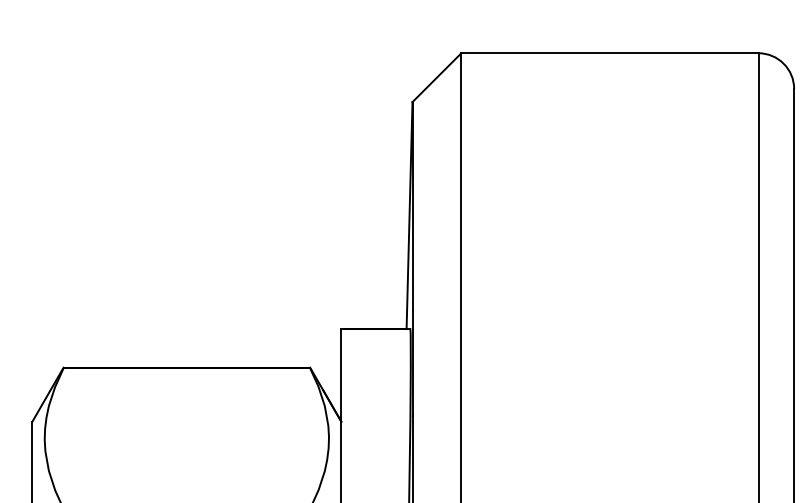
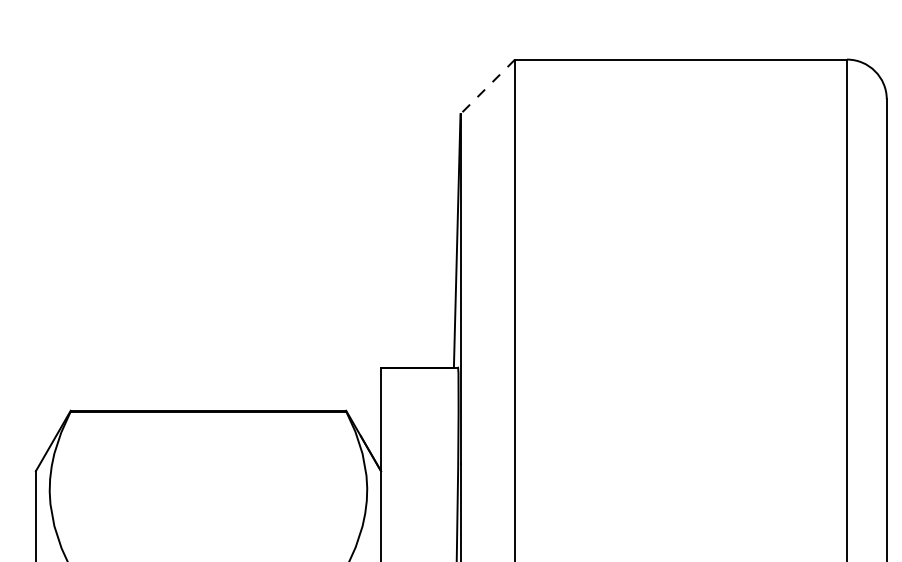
line: (436, 77) -> (487, 86), solid -> dashed

